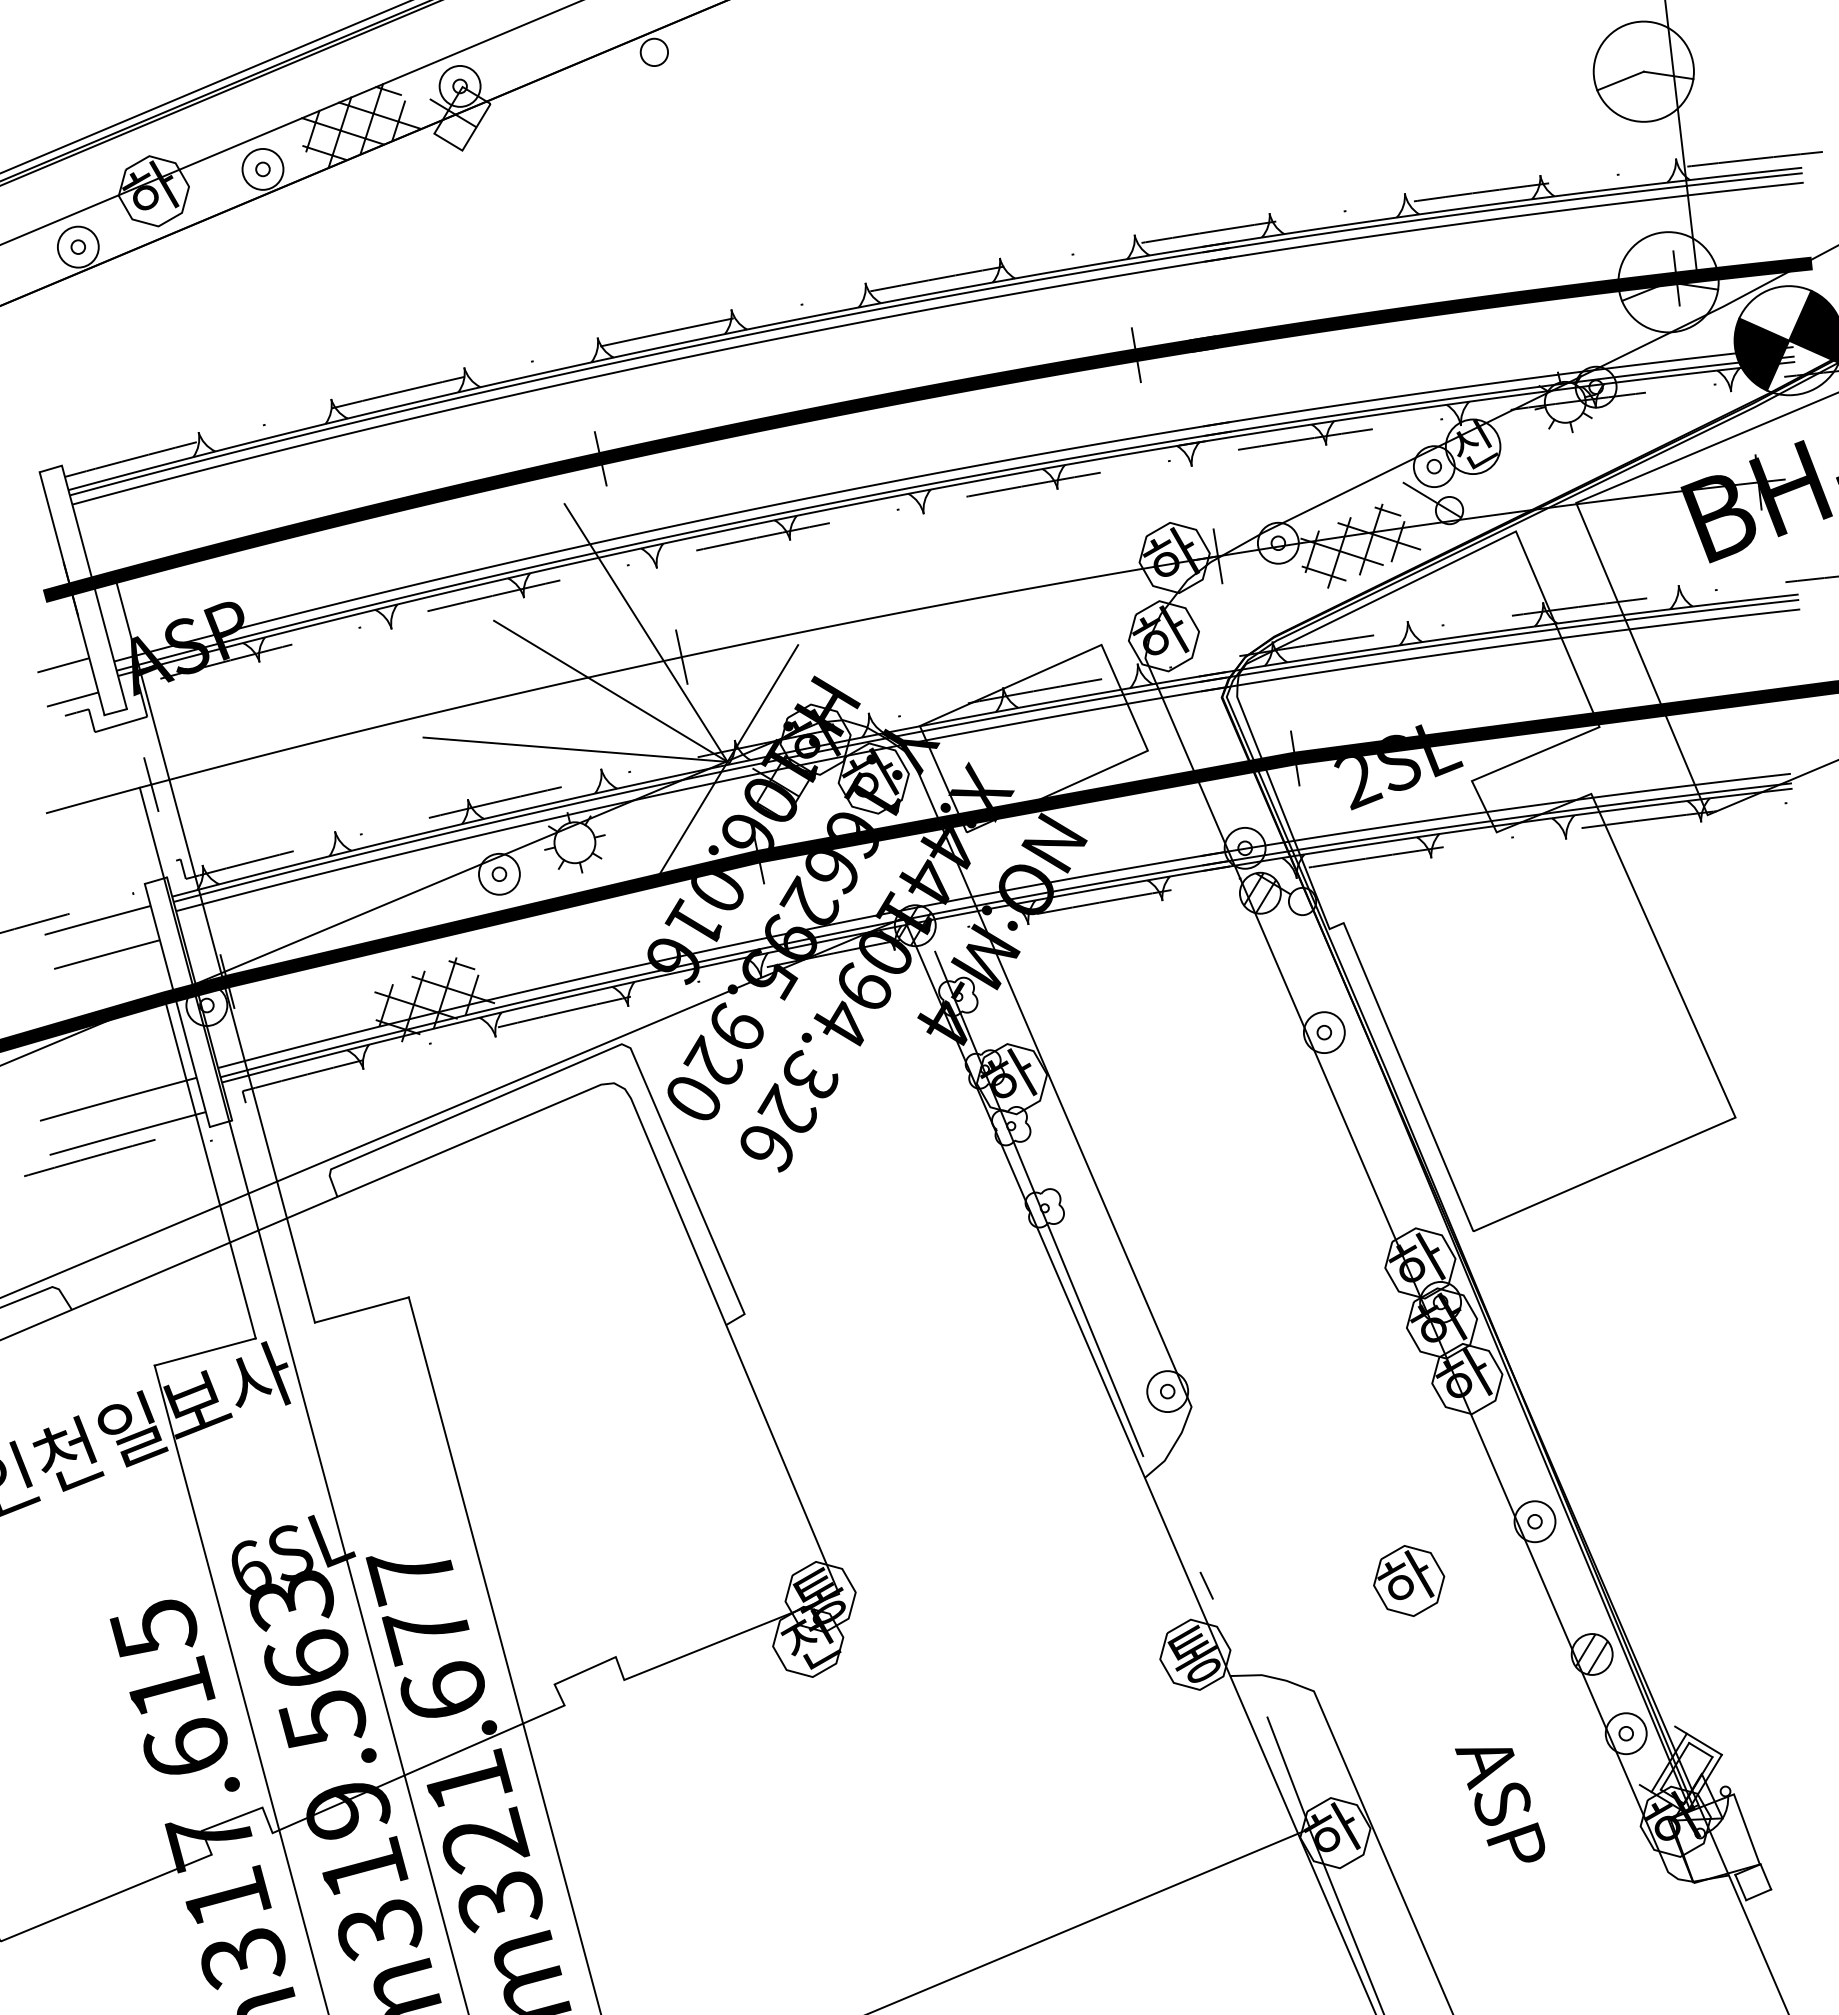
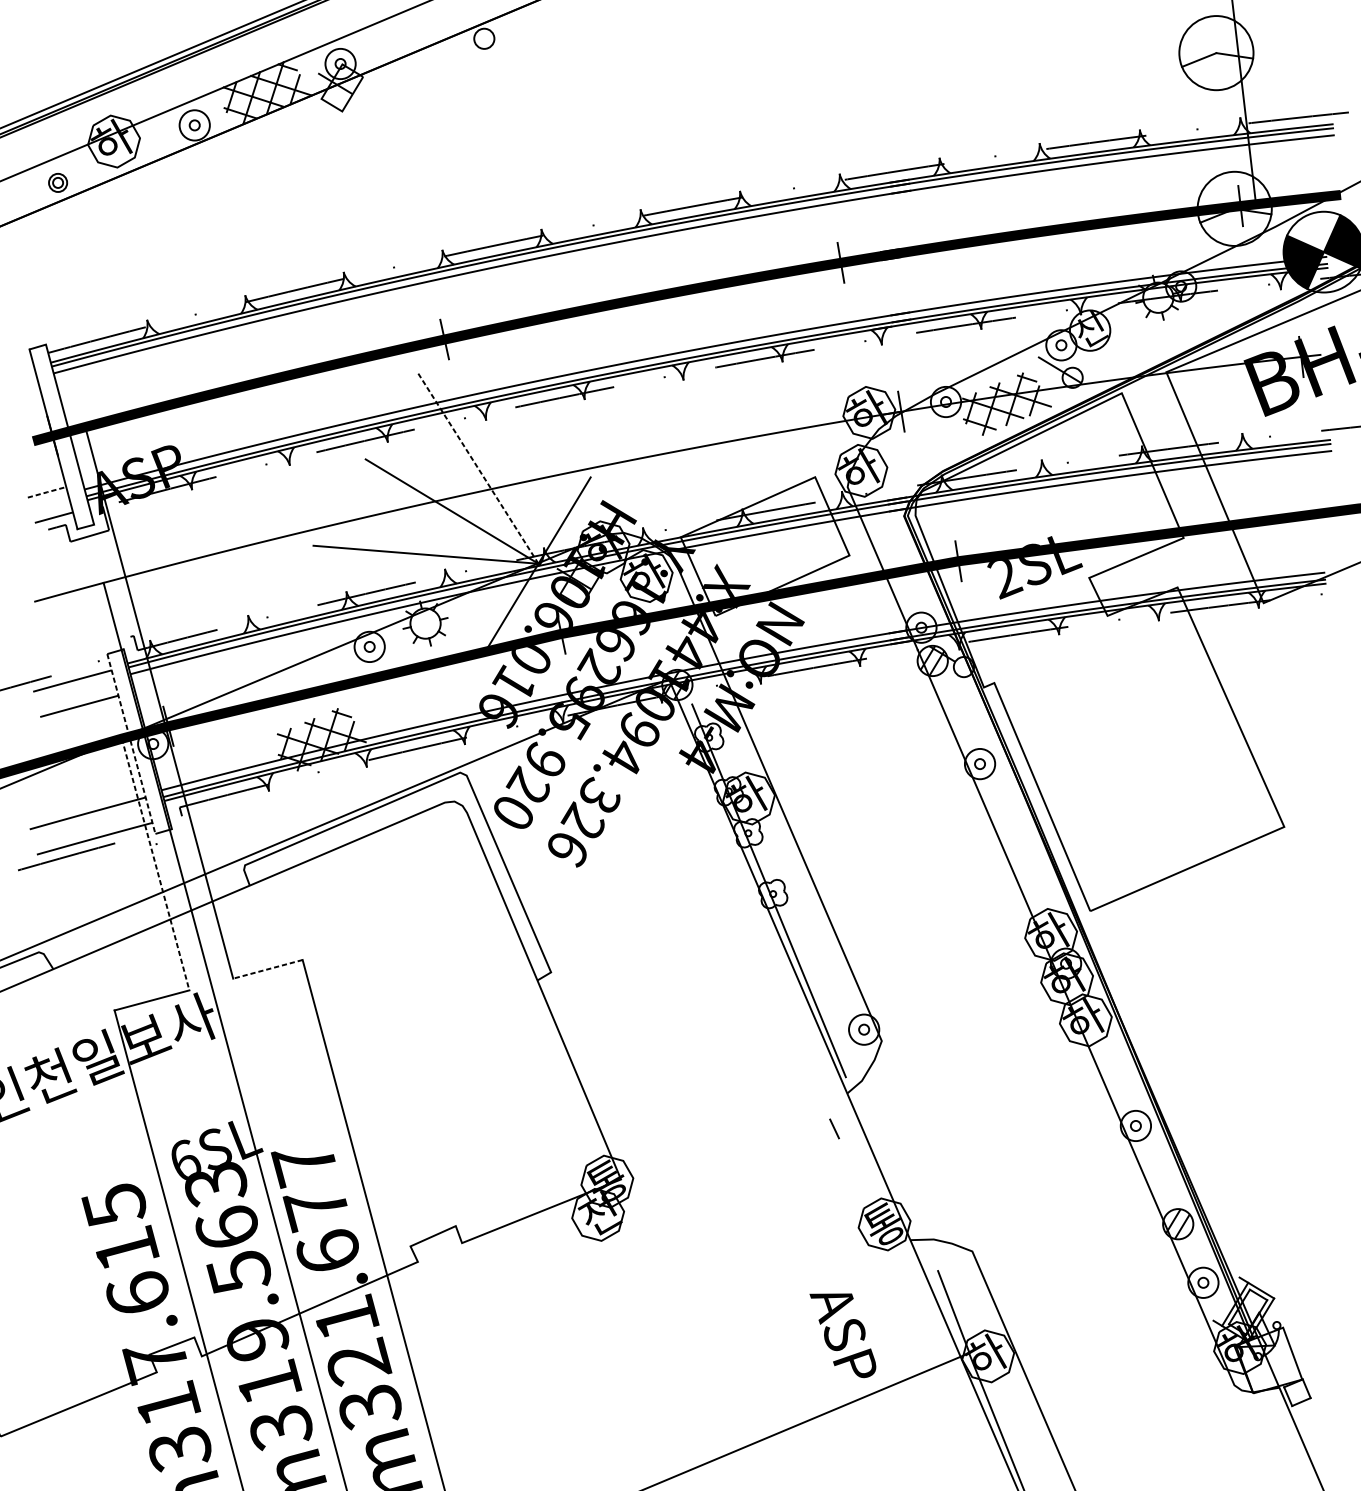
circle: (77, 246) -> (57, 182), size x0.6
line: (646, 632) -> (478, 468), solid -> dashed
line: (681, 656) -> (504, 485), removed
line: (63, 665) -> (47, 492), solid -> dashed
line: (151, 784) -> (112, 580), removed
line: (177, 1005) -> (131, 744), solid -> dashed
line: (210, 1168) -> (155, 864), solid -> dashed
line: (361, 1310) -> (267, 969), solid -> dashed
part: (1409, 1580) -> (1043, 1169), removed
line: (1206, 1585) -> (834, 1128), moved
text: (1500, 1805) -> (843, 1335), moved

